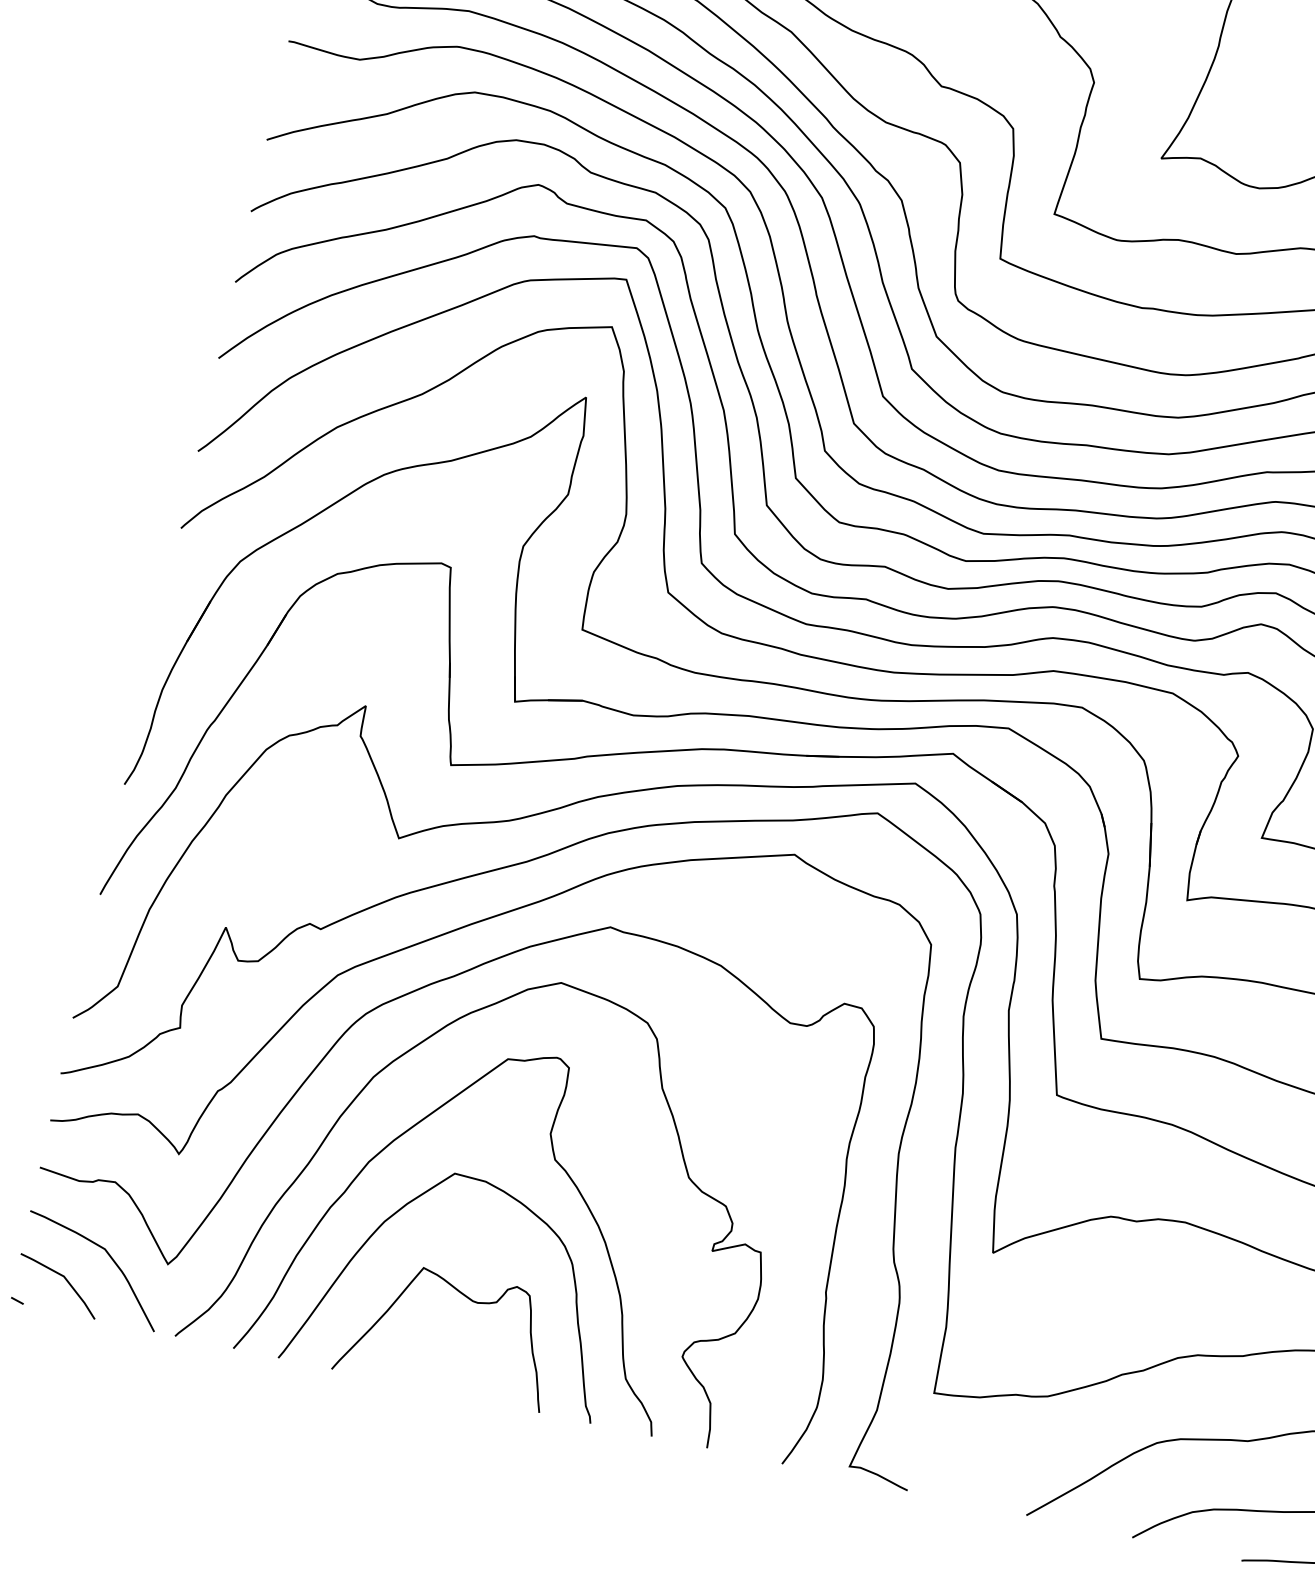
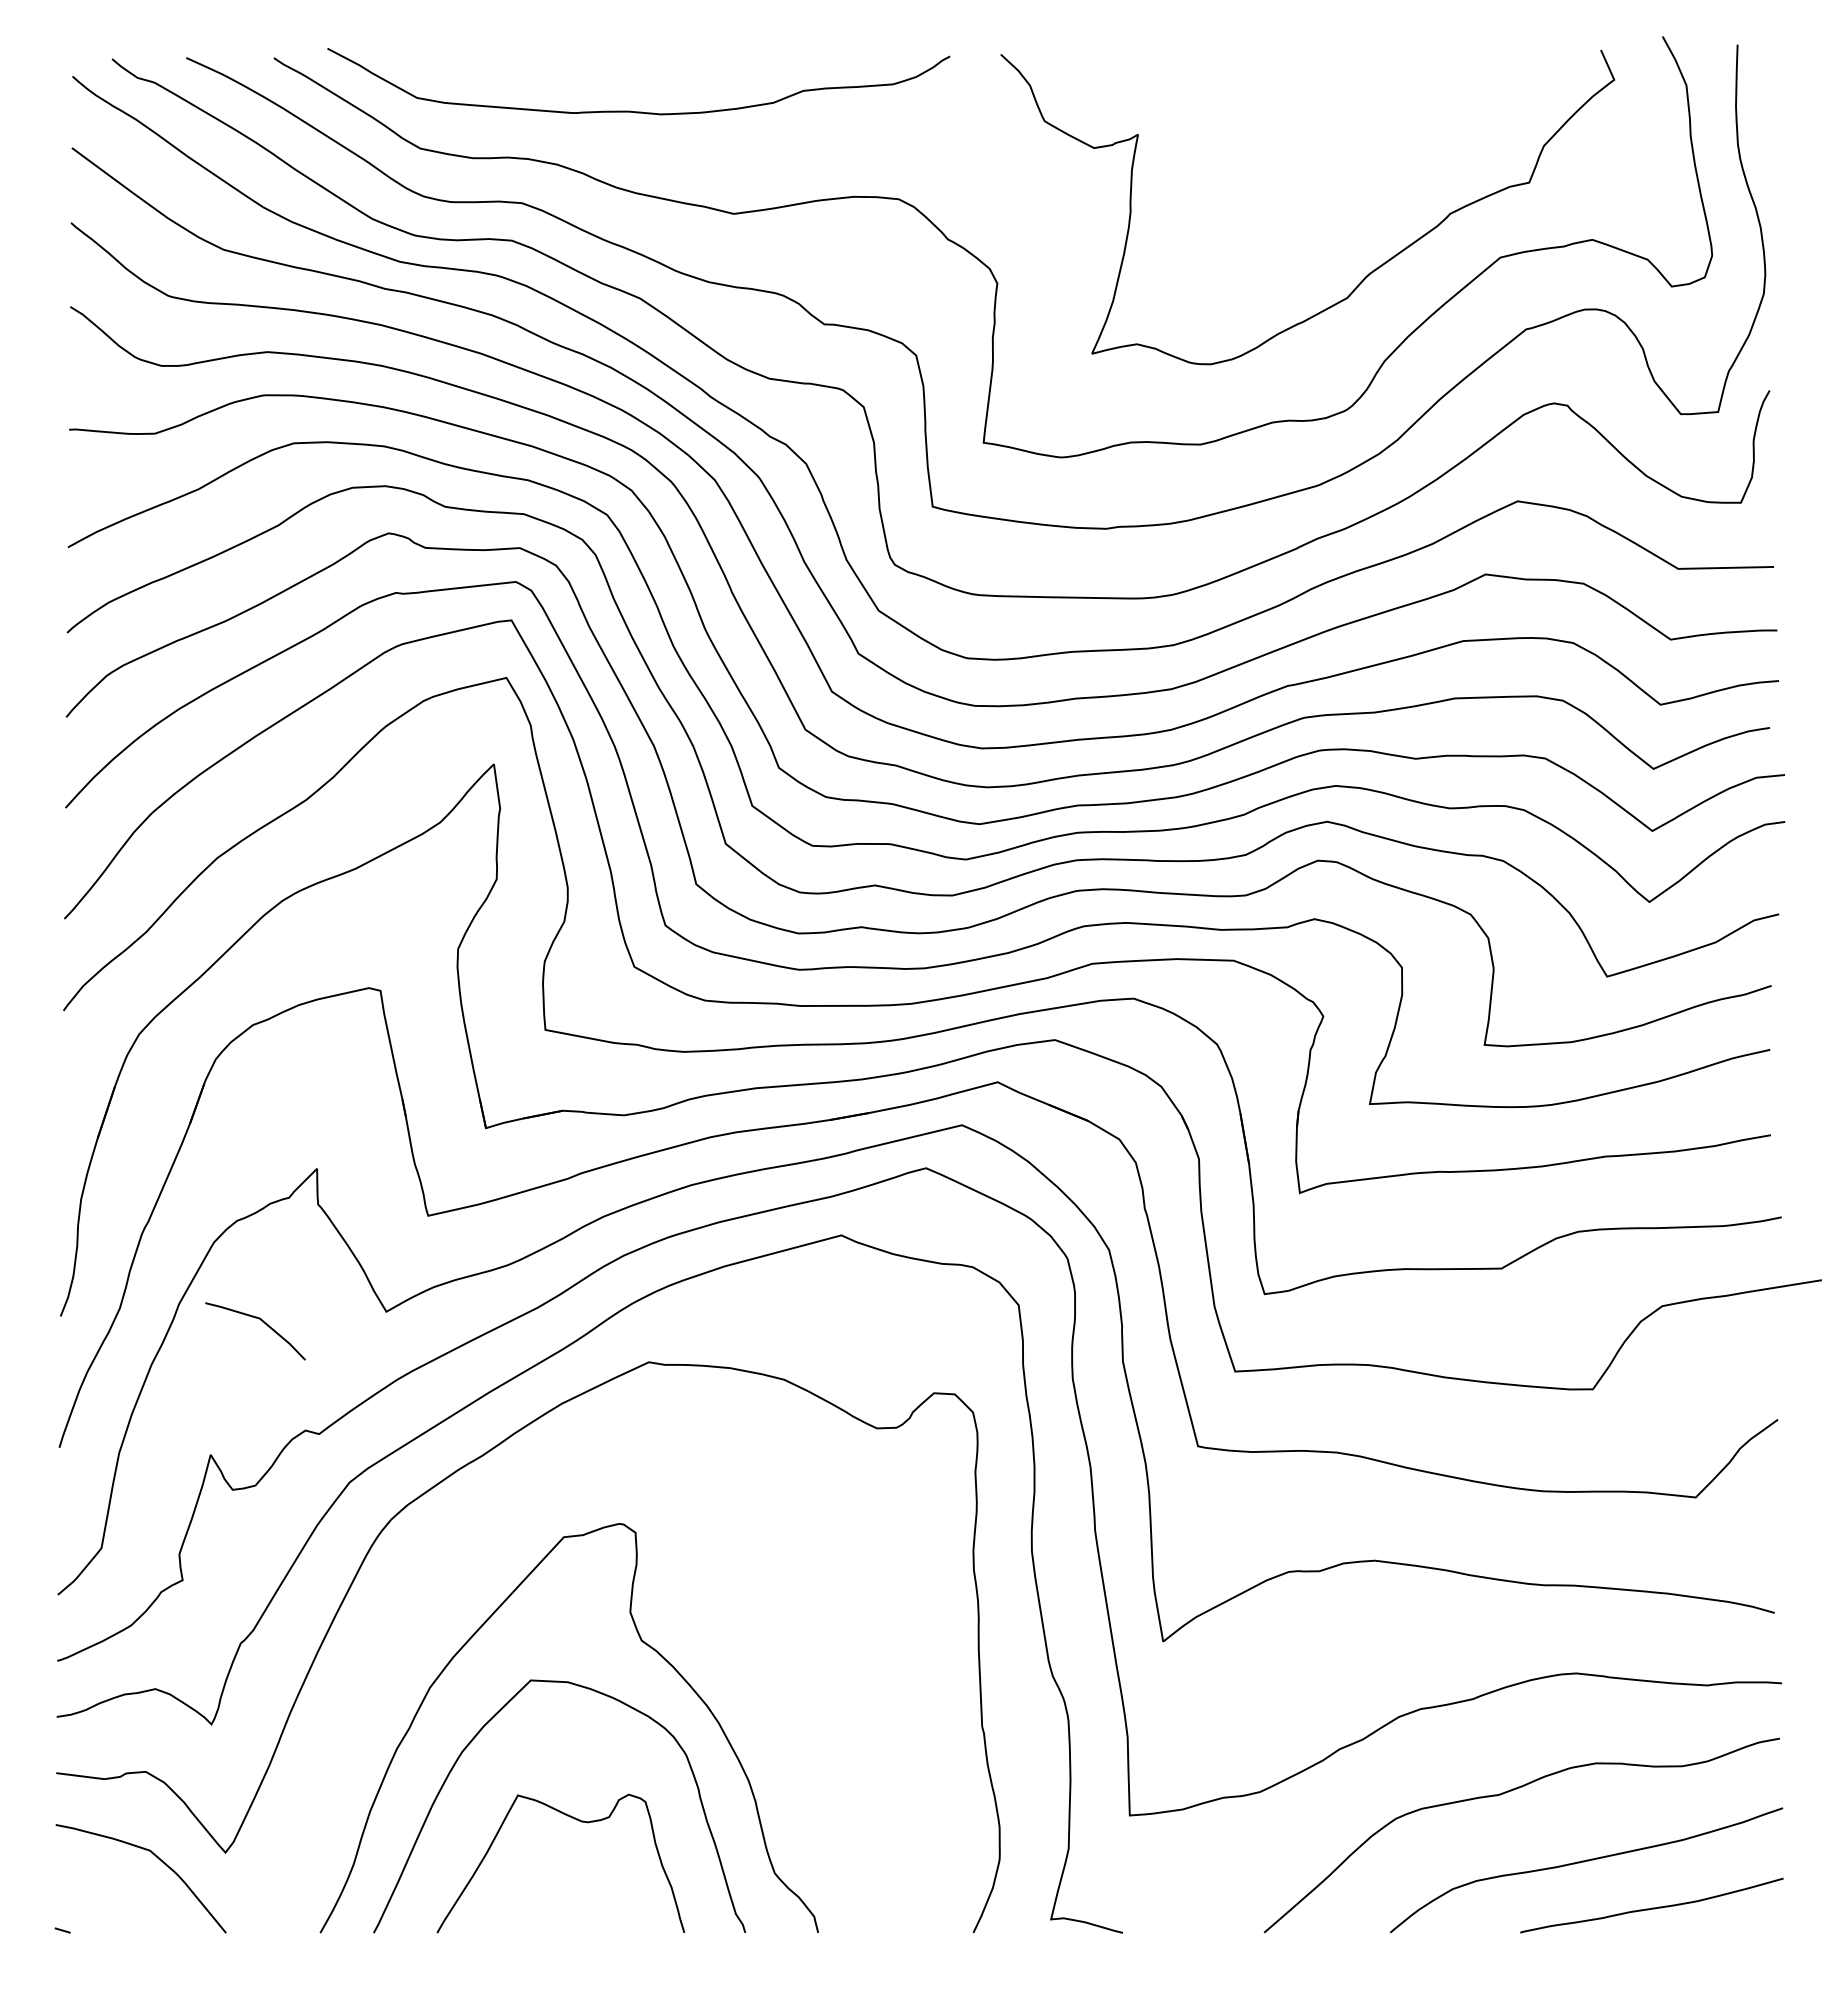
curve: (408, 1052) -> (448, 1553), removed
curve: (65, 1280) -> (262, 1322), moved

